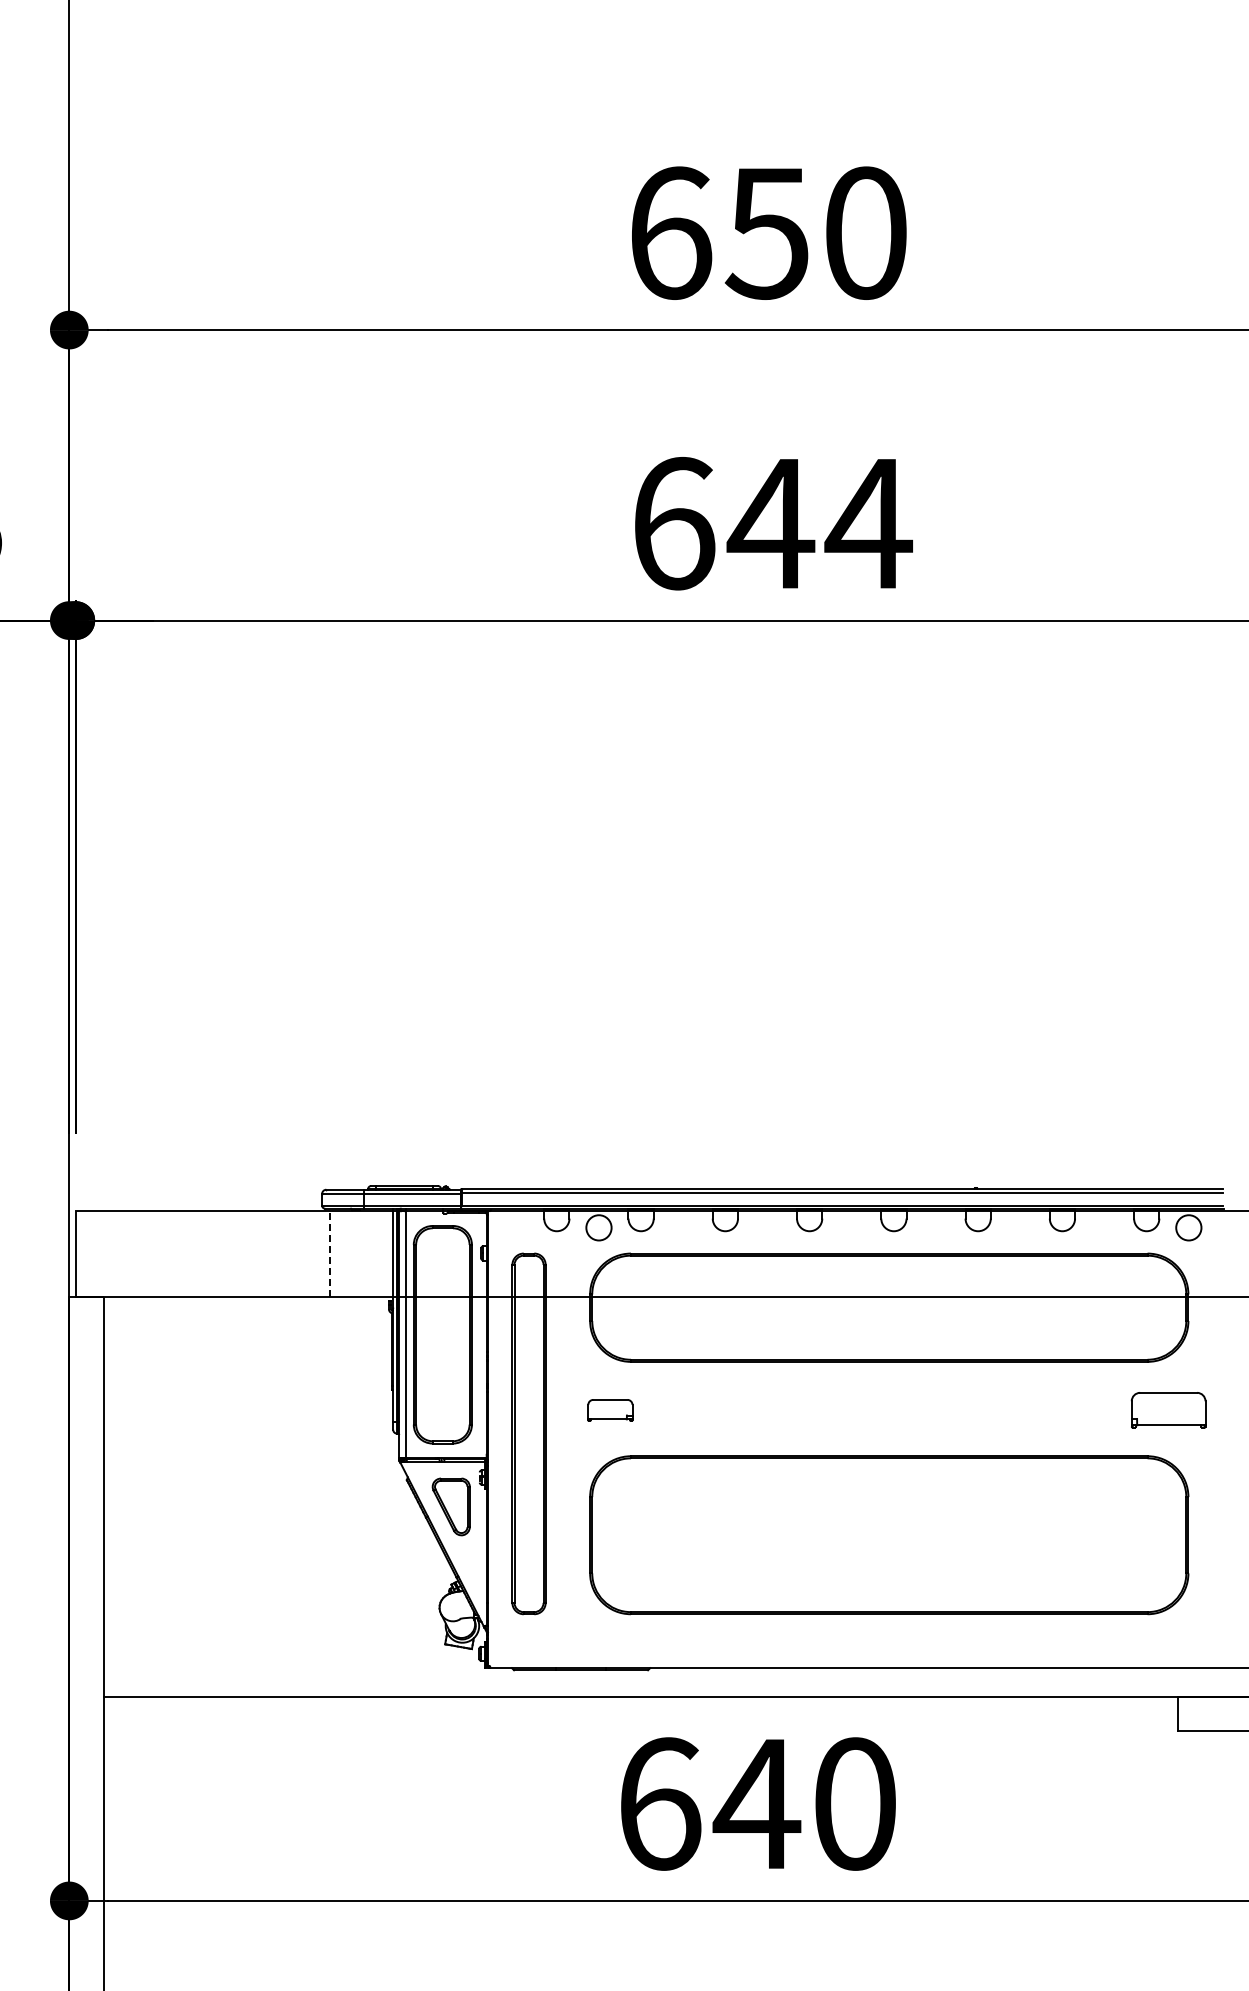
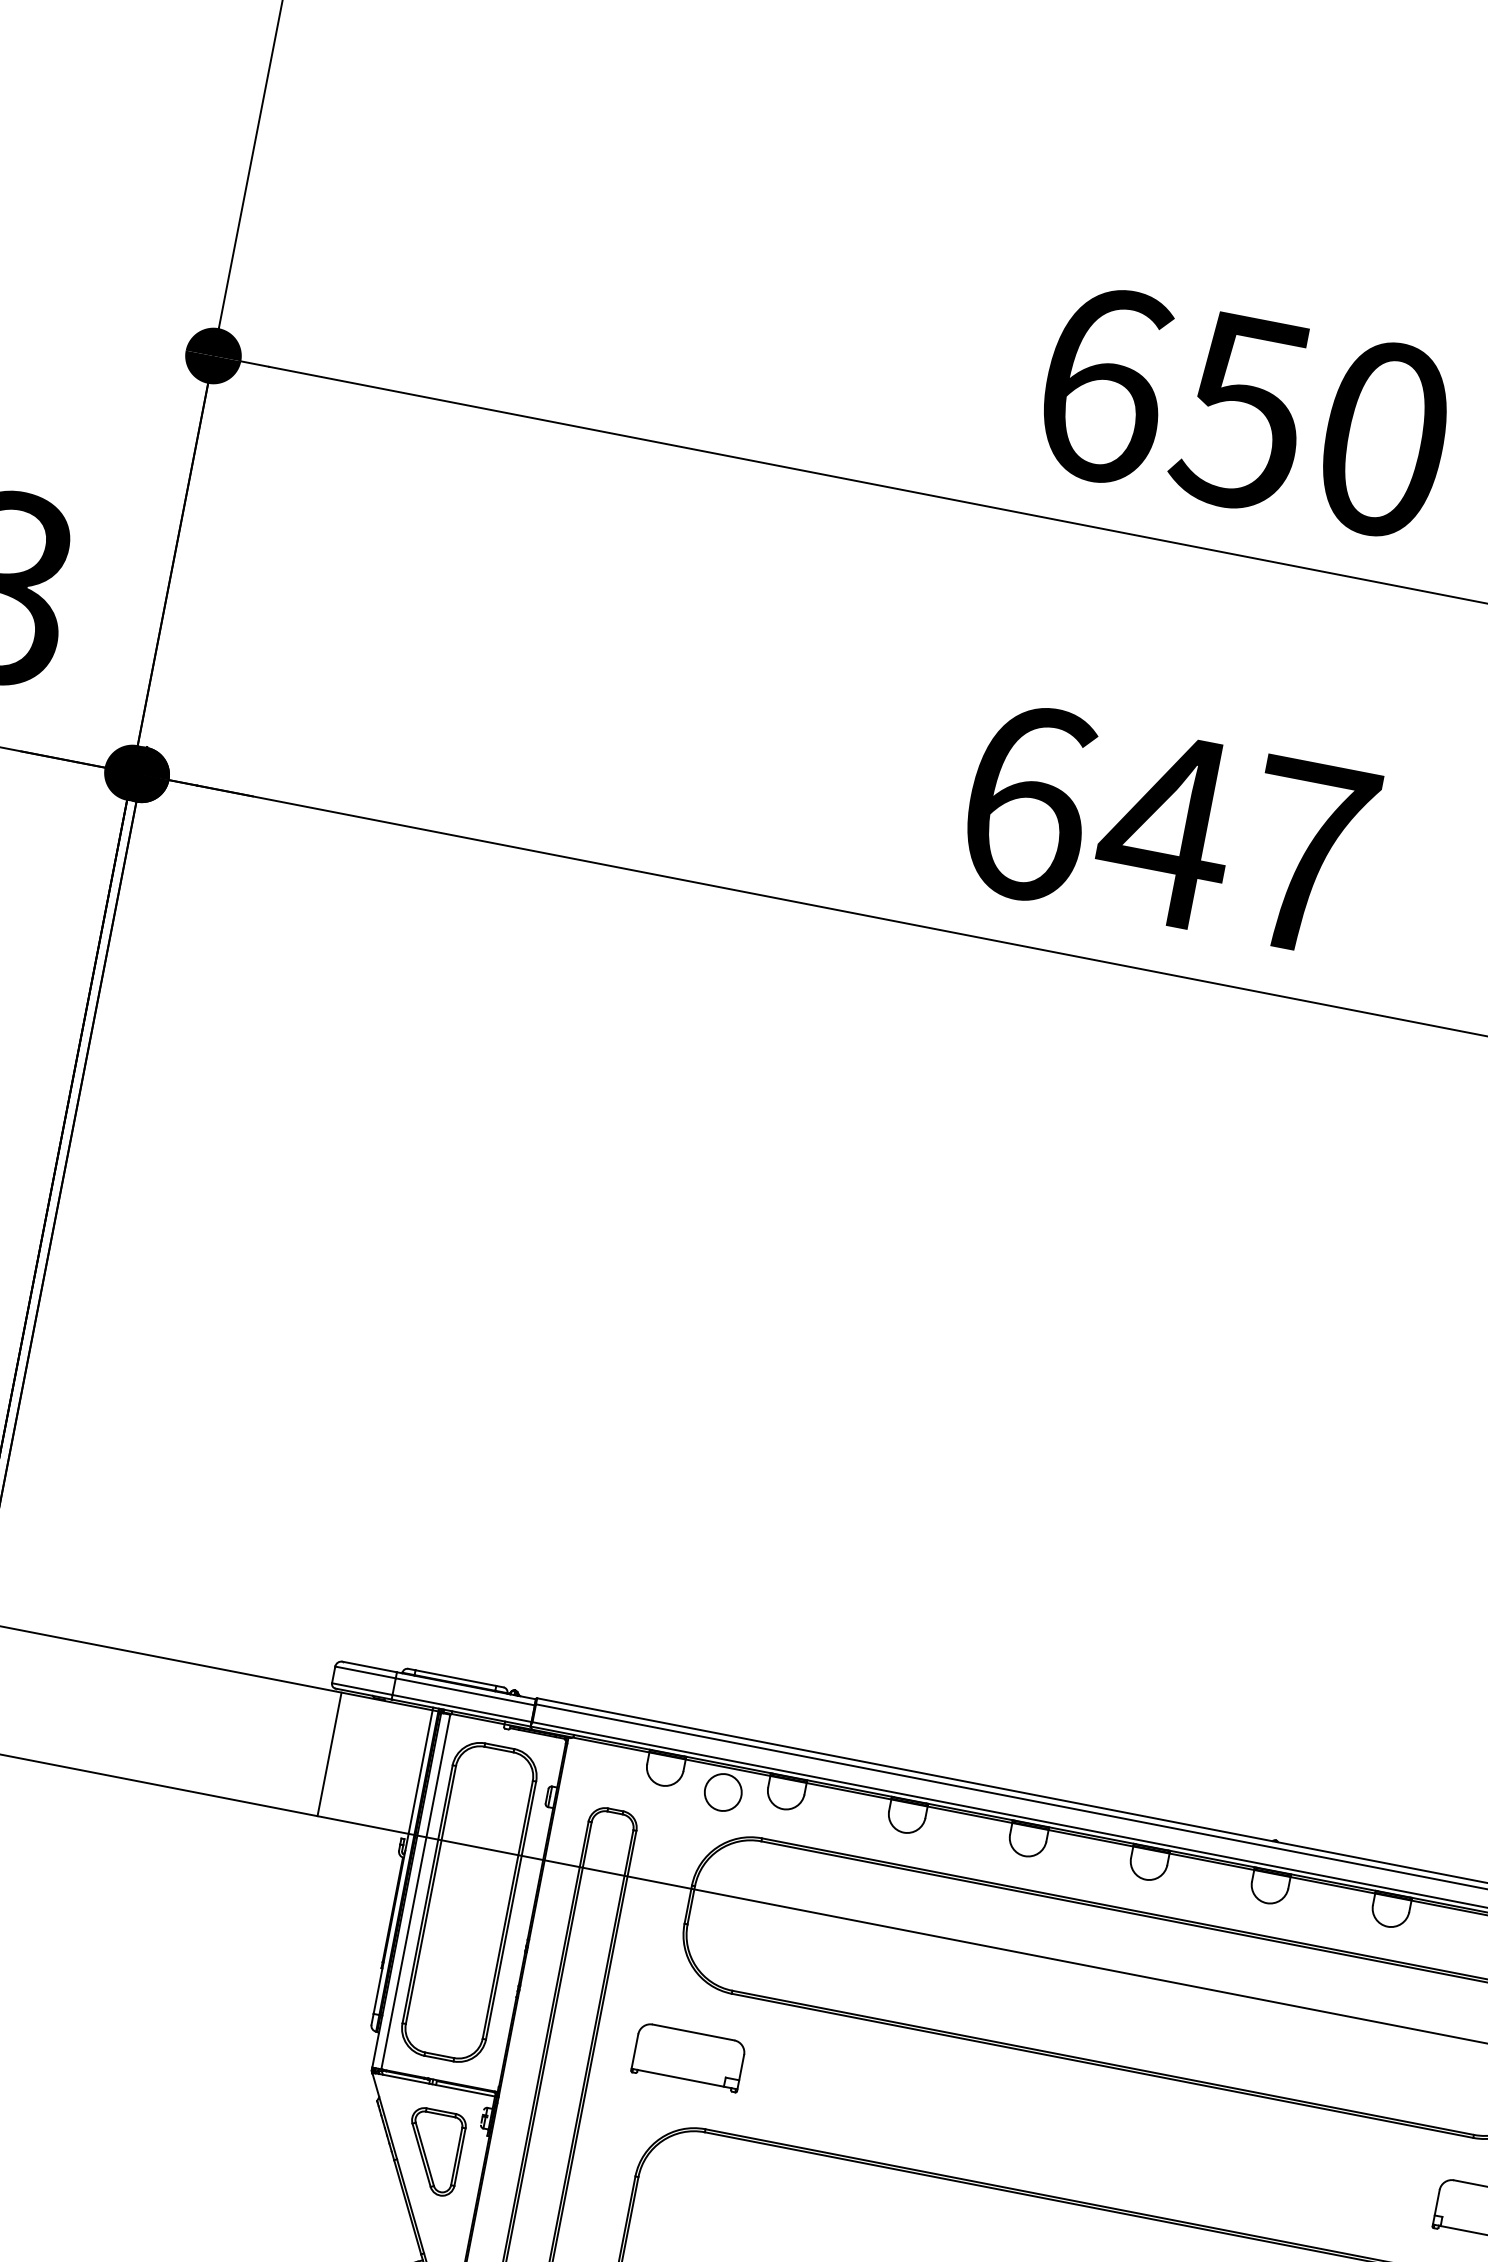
text: (868, 523) -> (1306, 856), 644 -> 647
line: (329, 1253) -> (329, 1754), dashed -> solid
part: (610, 1410) -> (688, 2057), size x1.67

